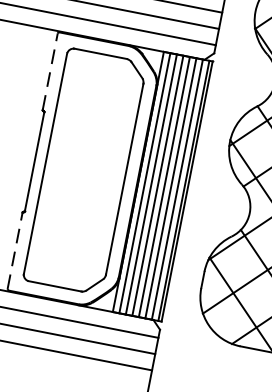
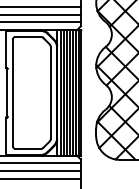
line: (50, 71) -> (6, 49), dashed -> solid
line: (15, 249) -> (6, 135), dashed -> solid

